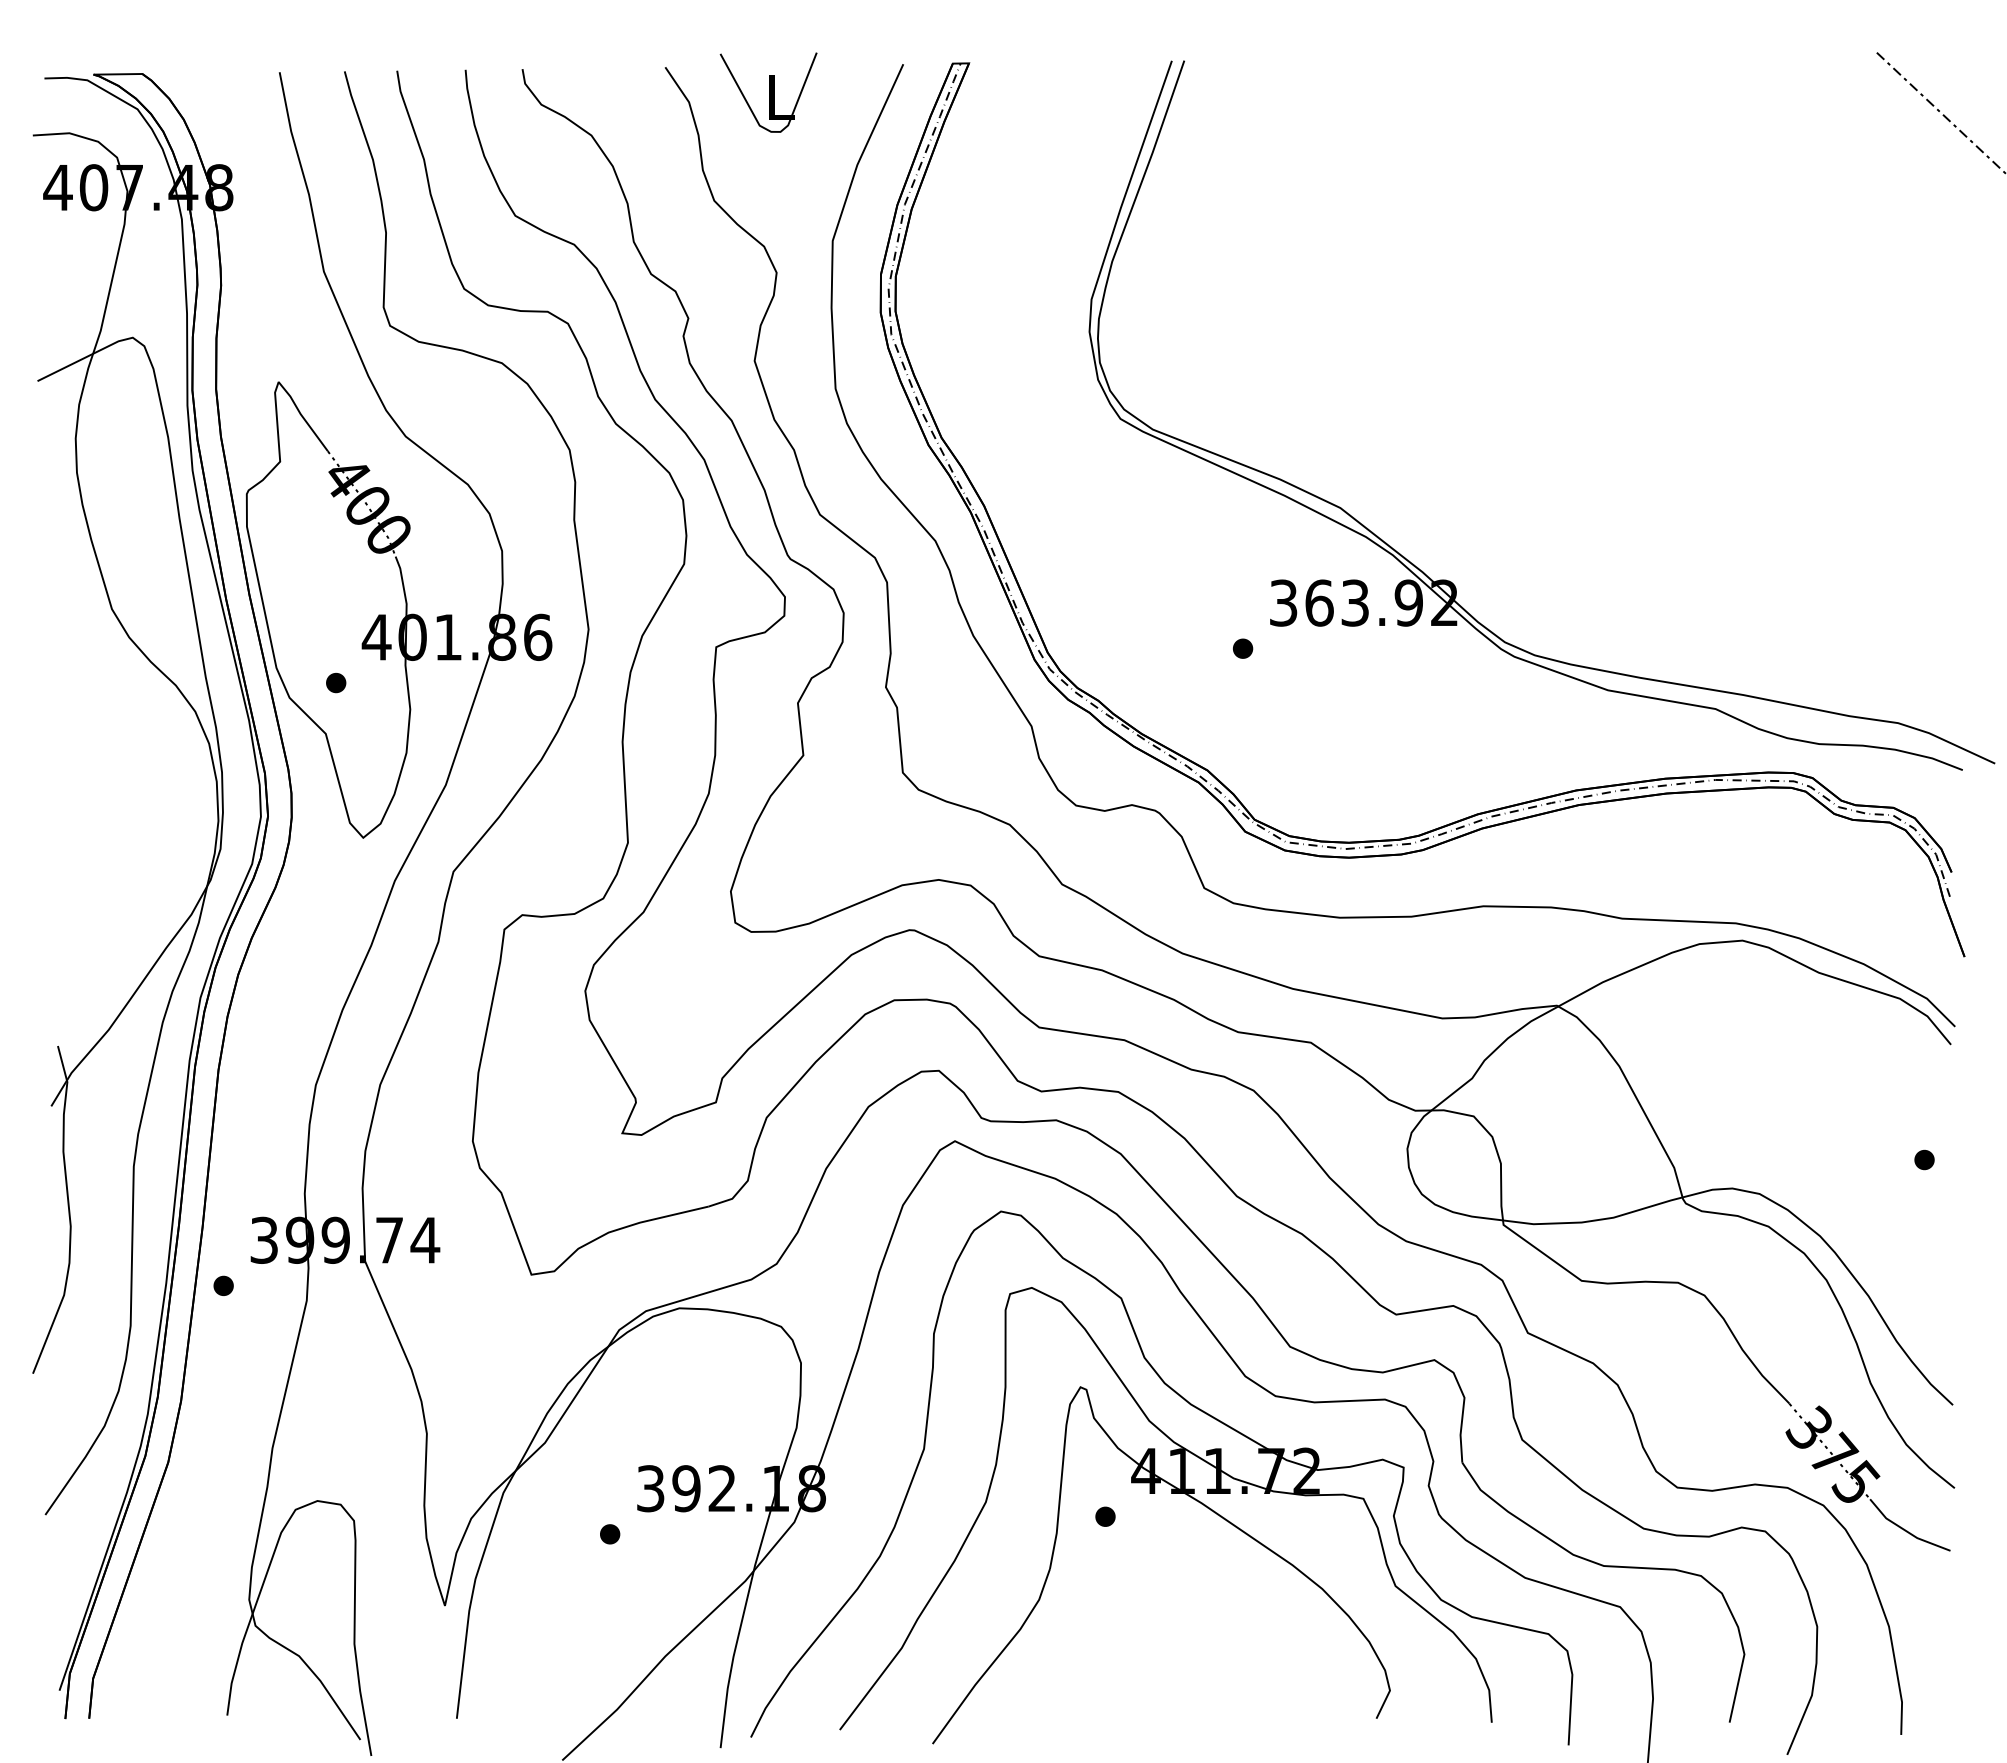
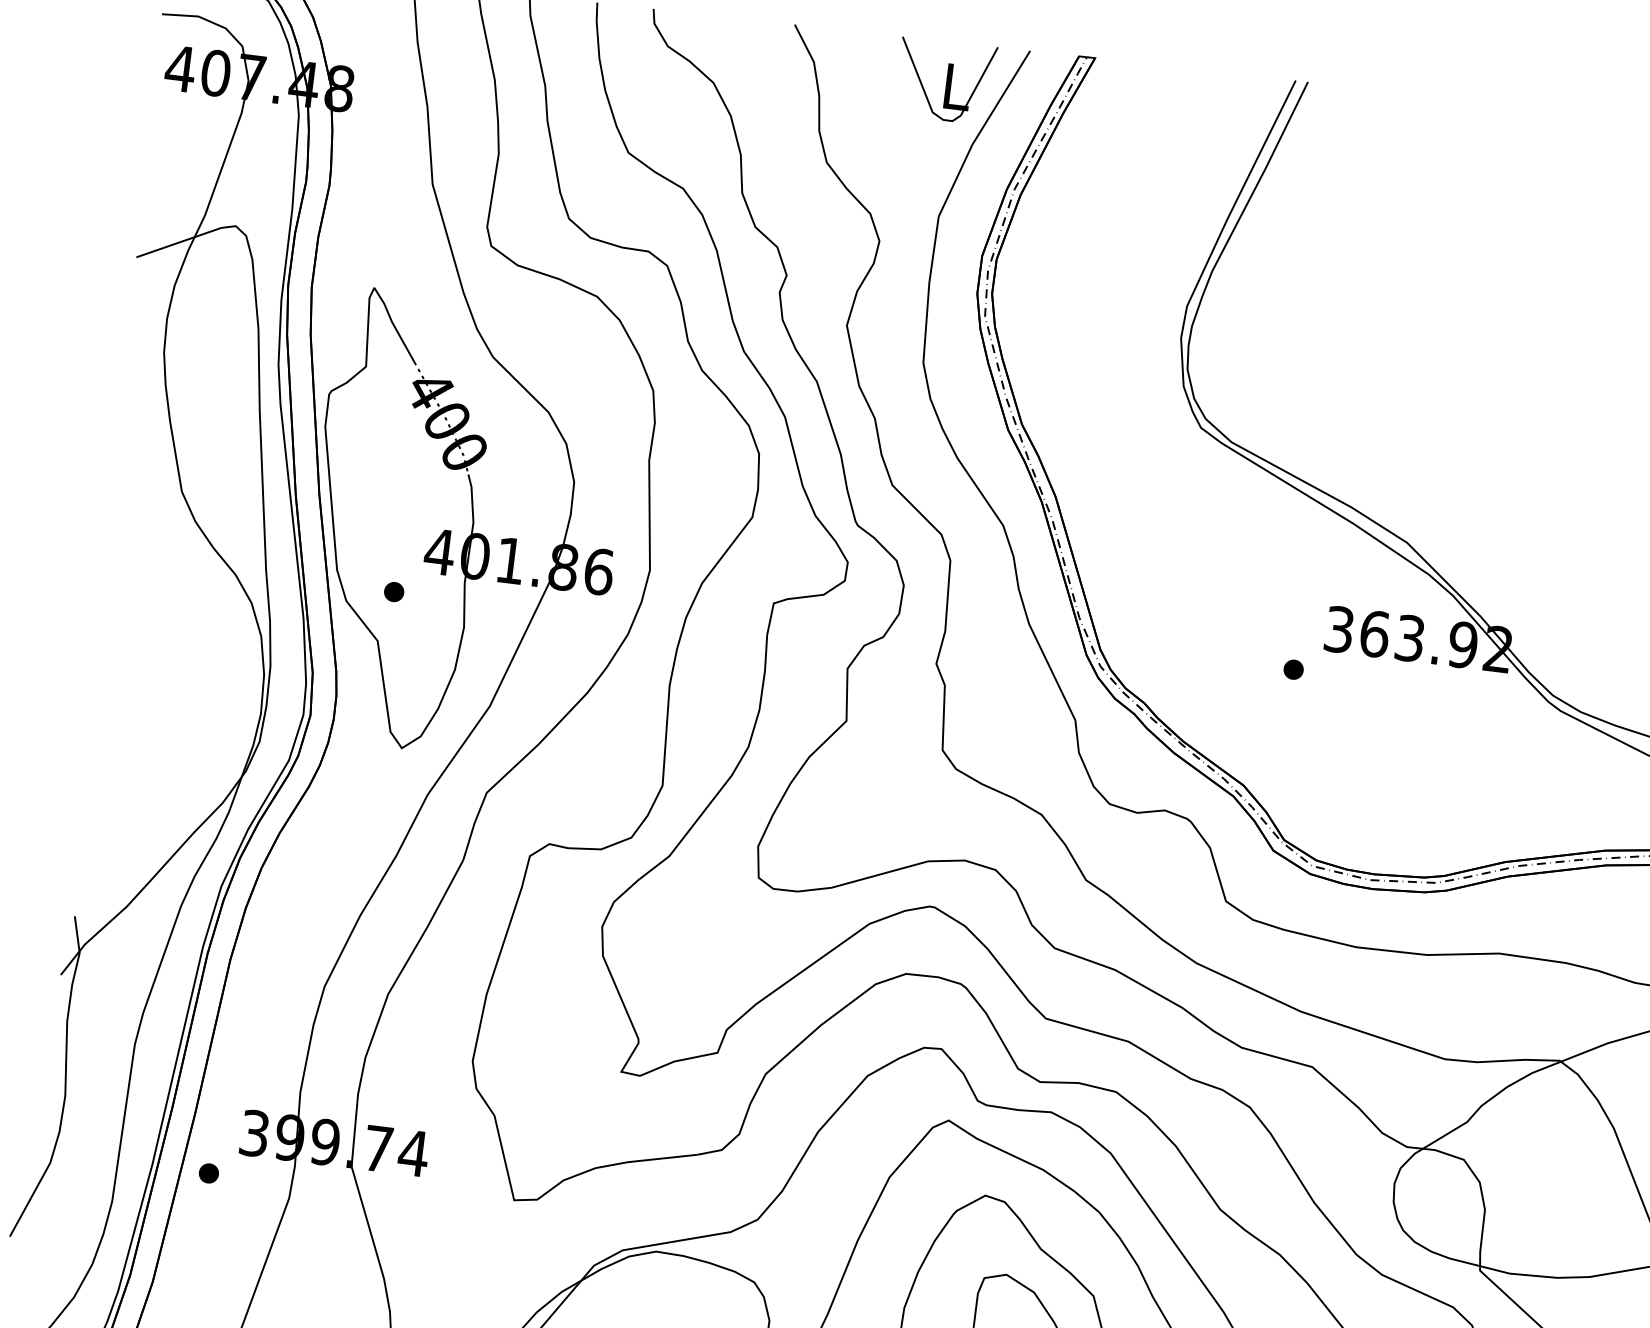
part: (768, 92) -> (945, 80), moved

